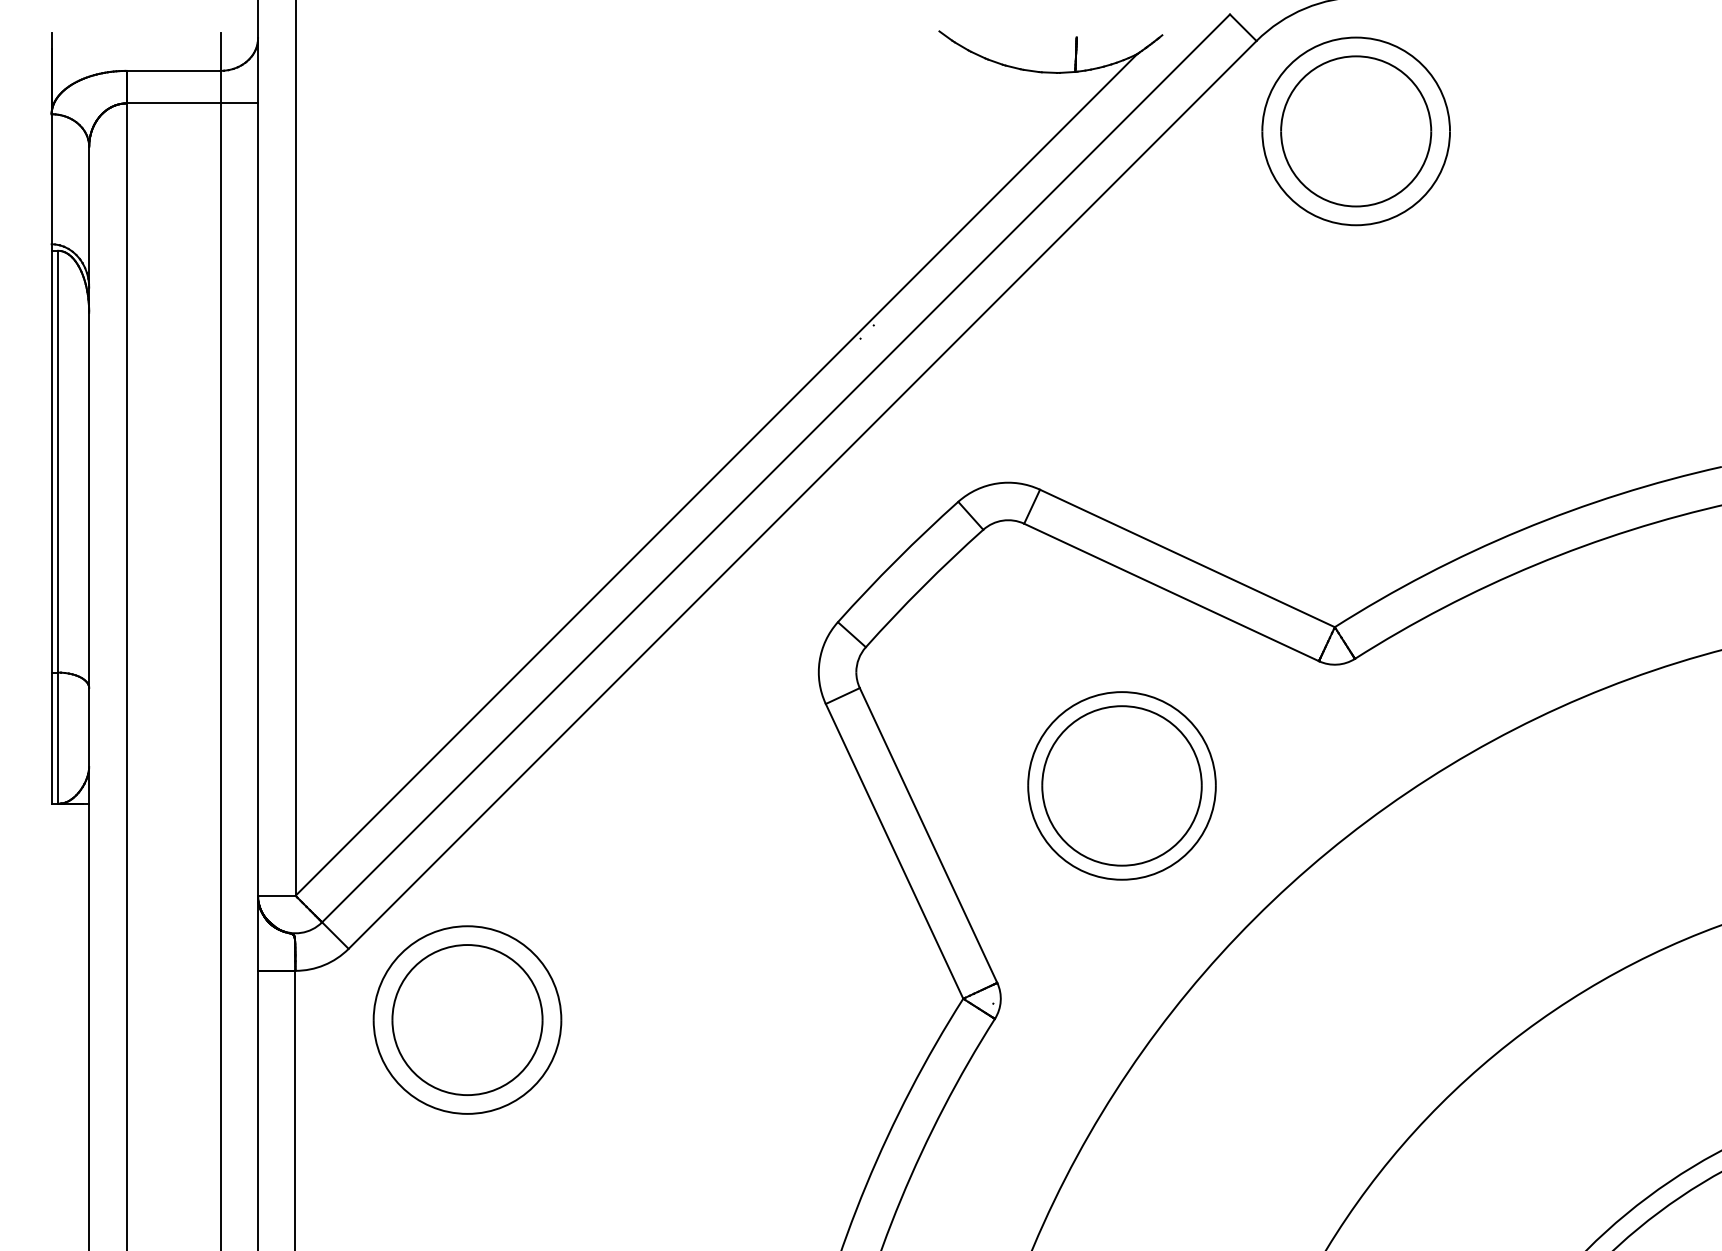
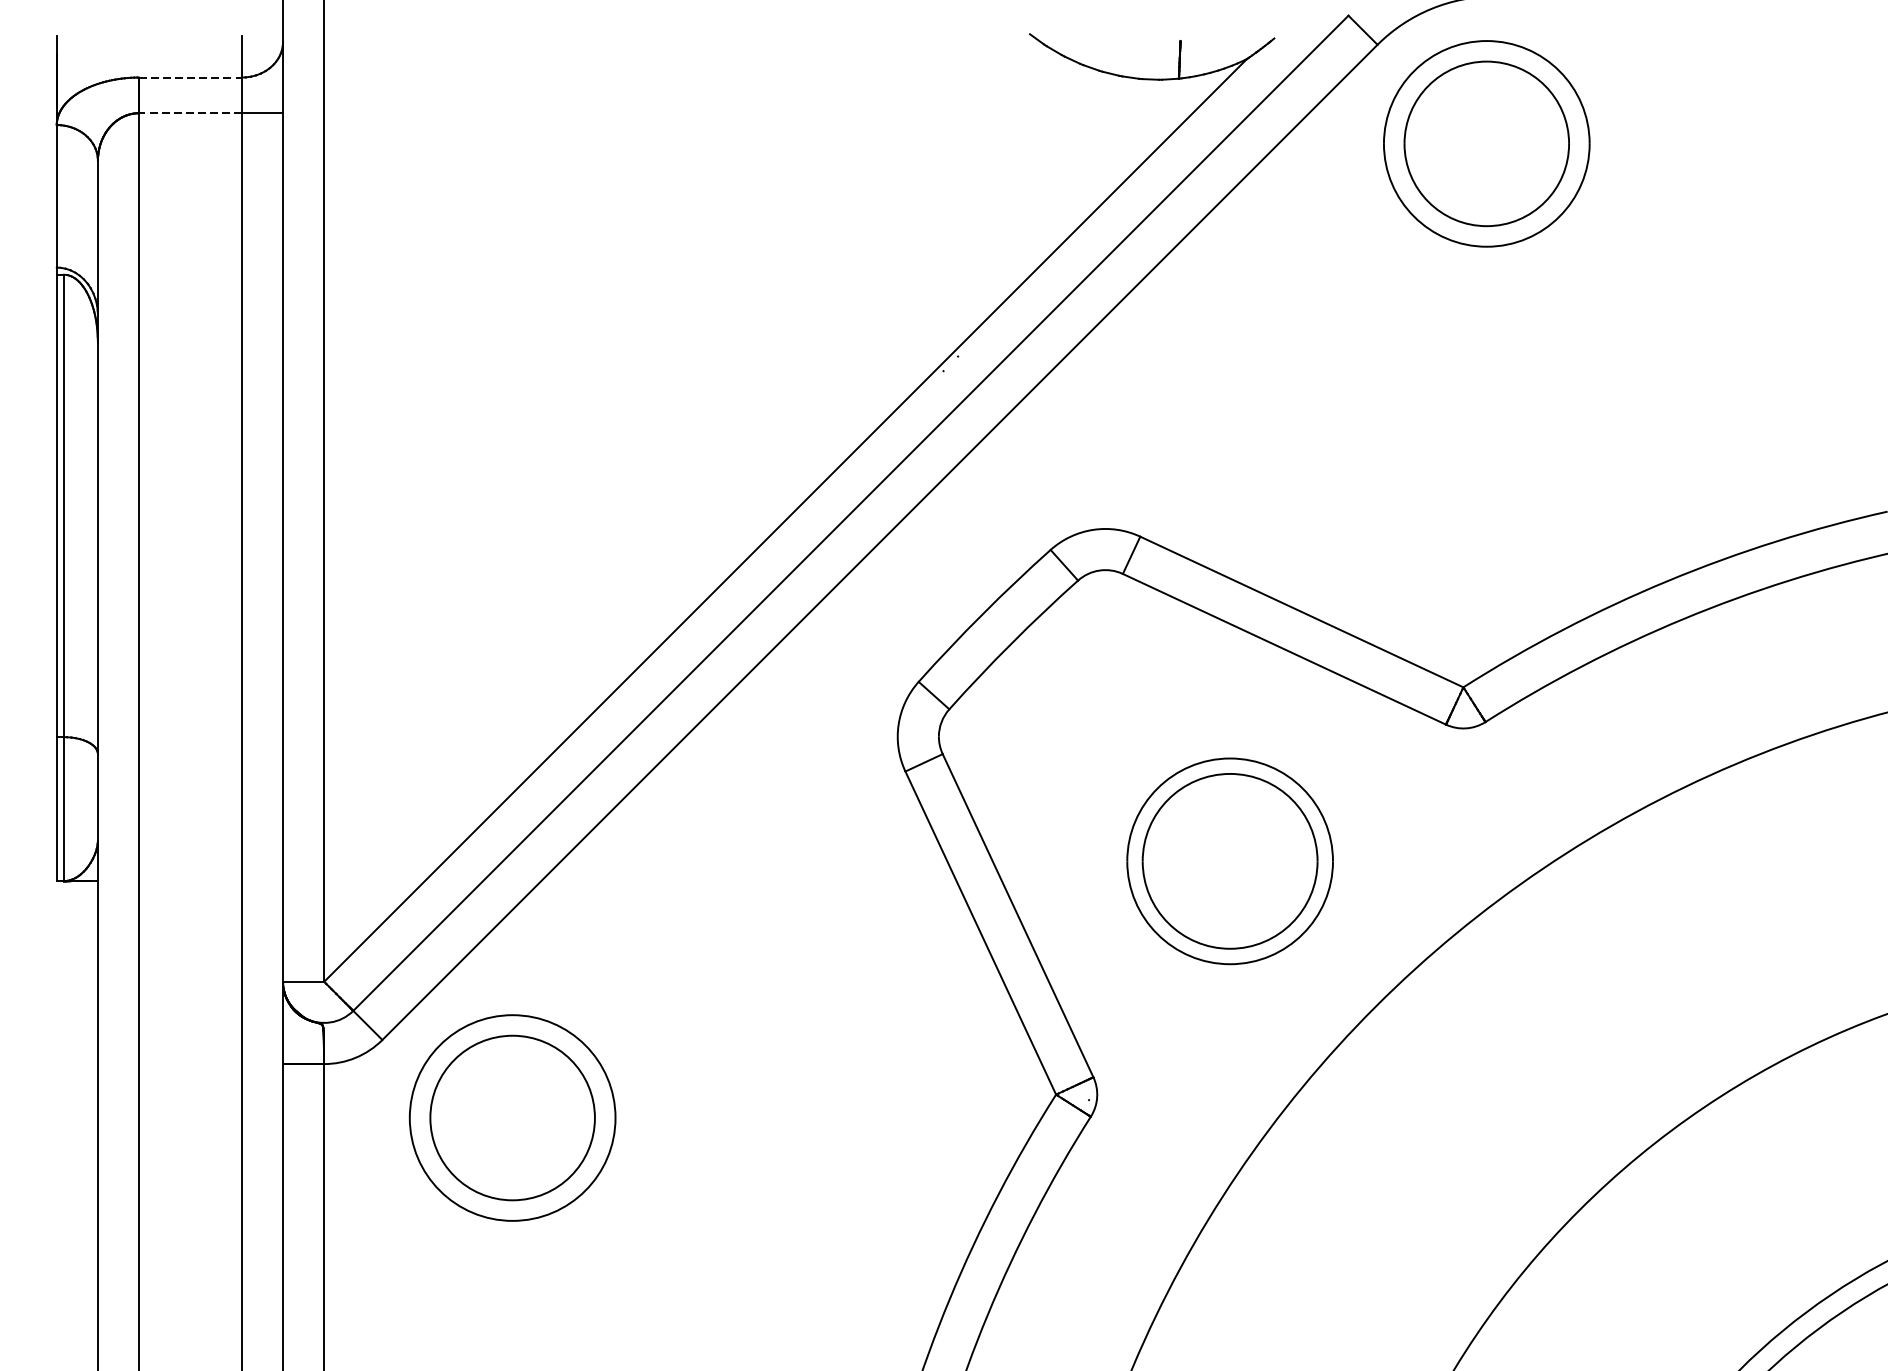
line: (173, 70) -> (190, 77), solid -> dashed
line: (173, 103) -> (190, 113), solid -> dashed

